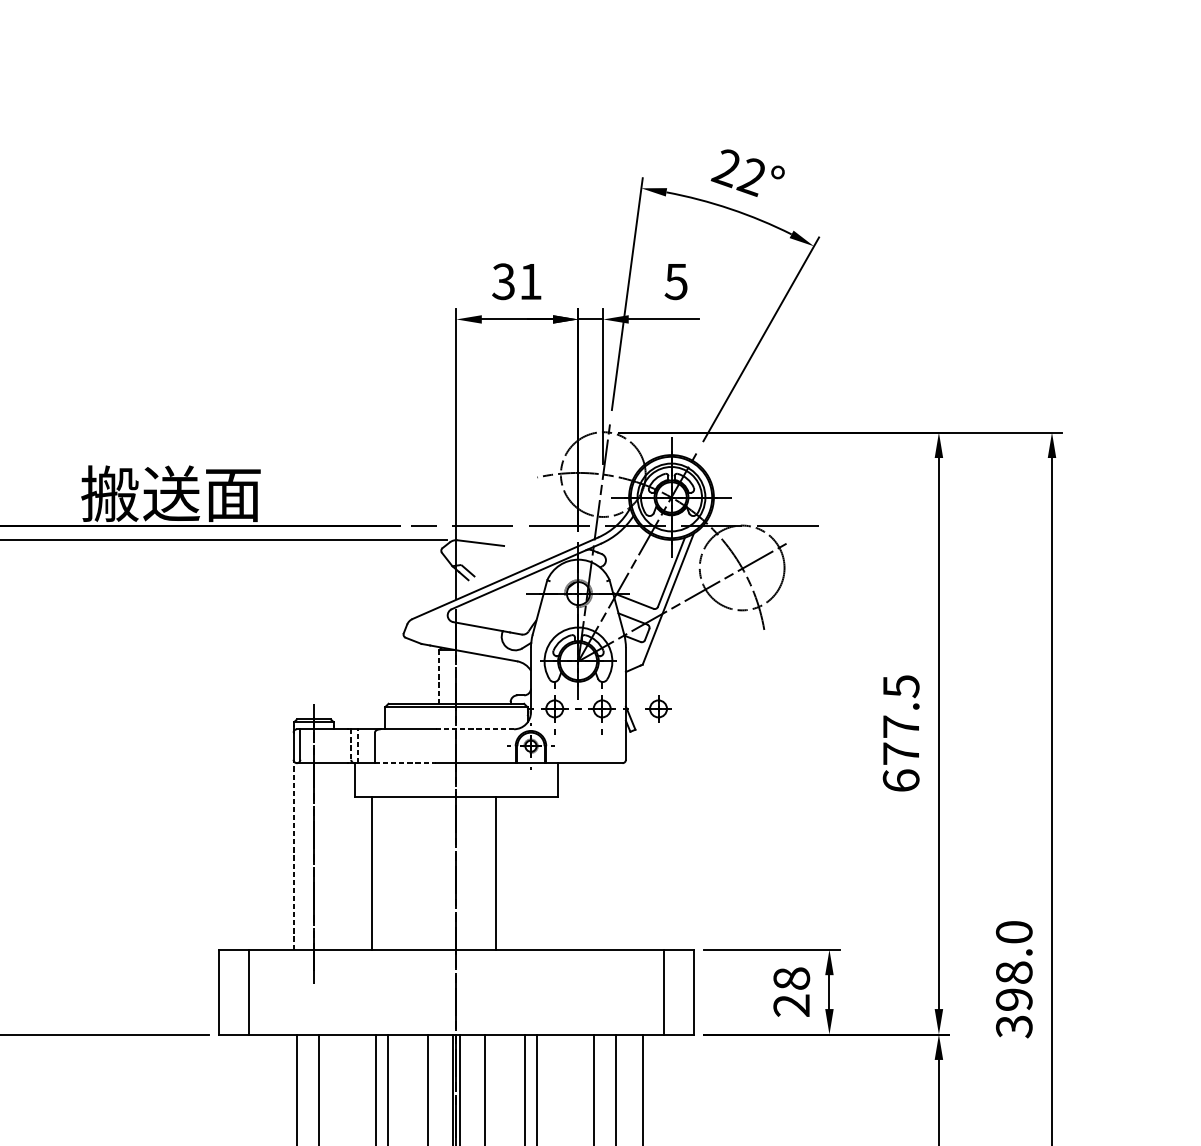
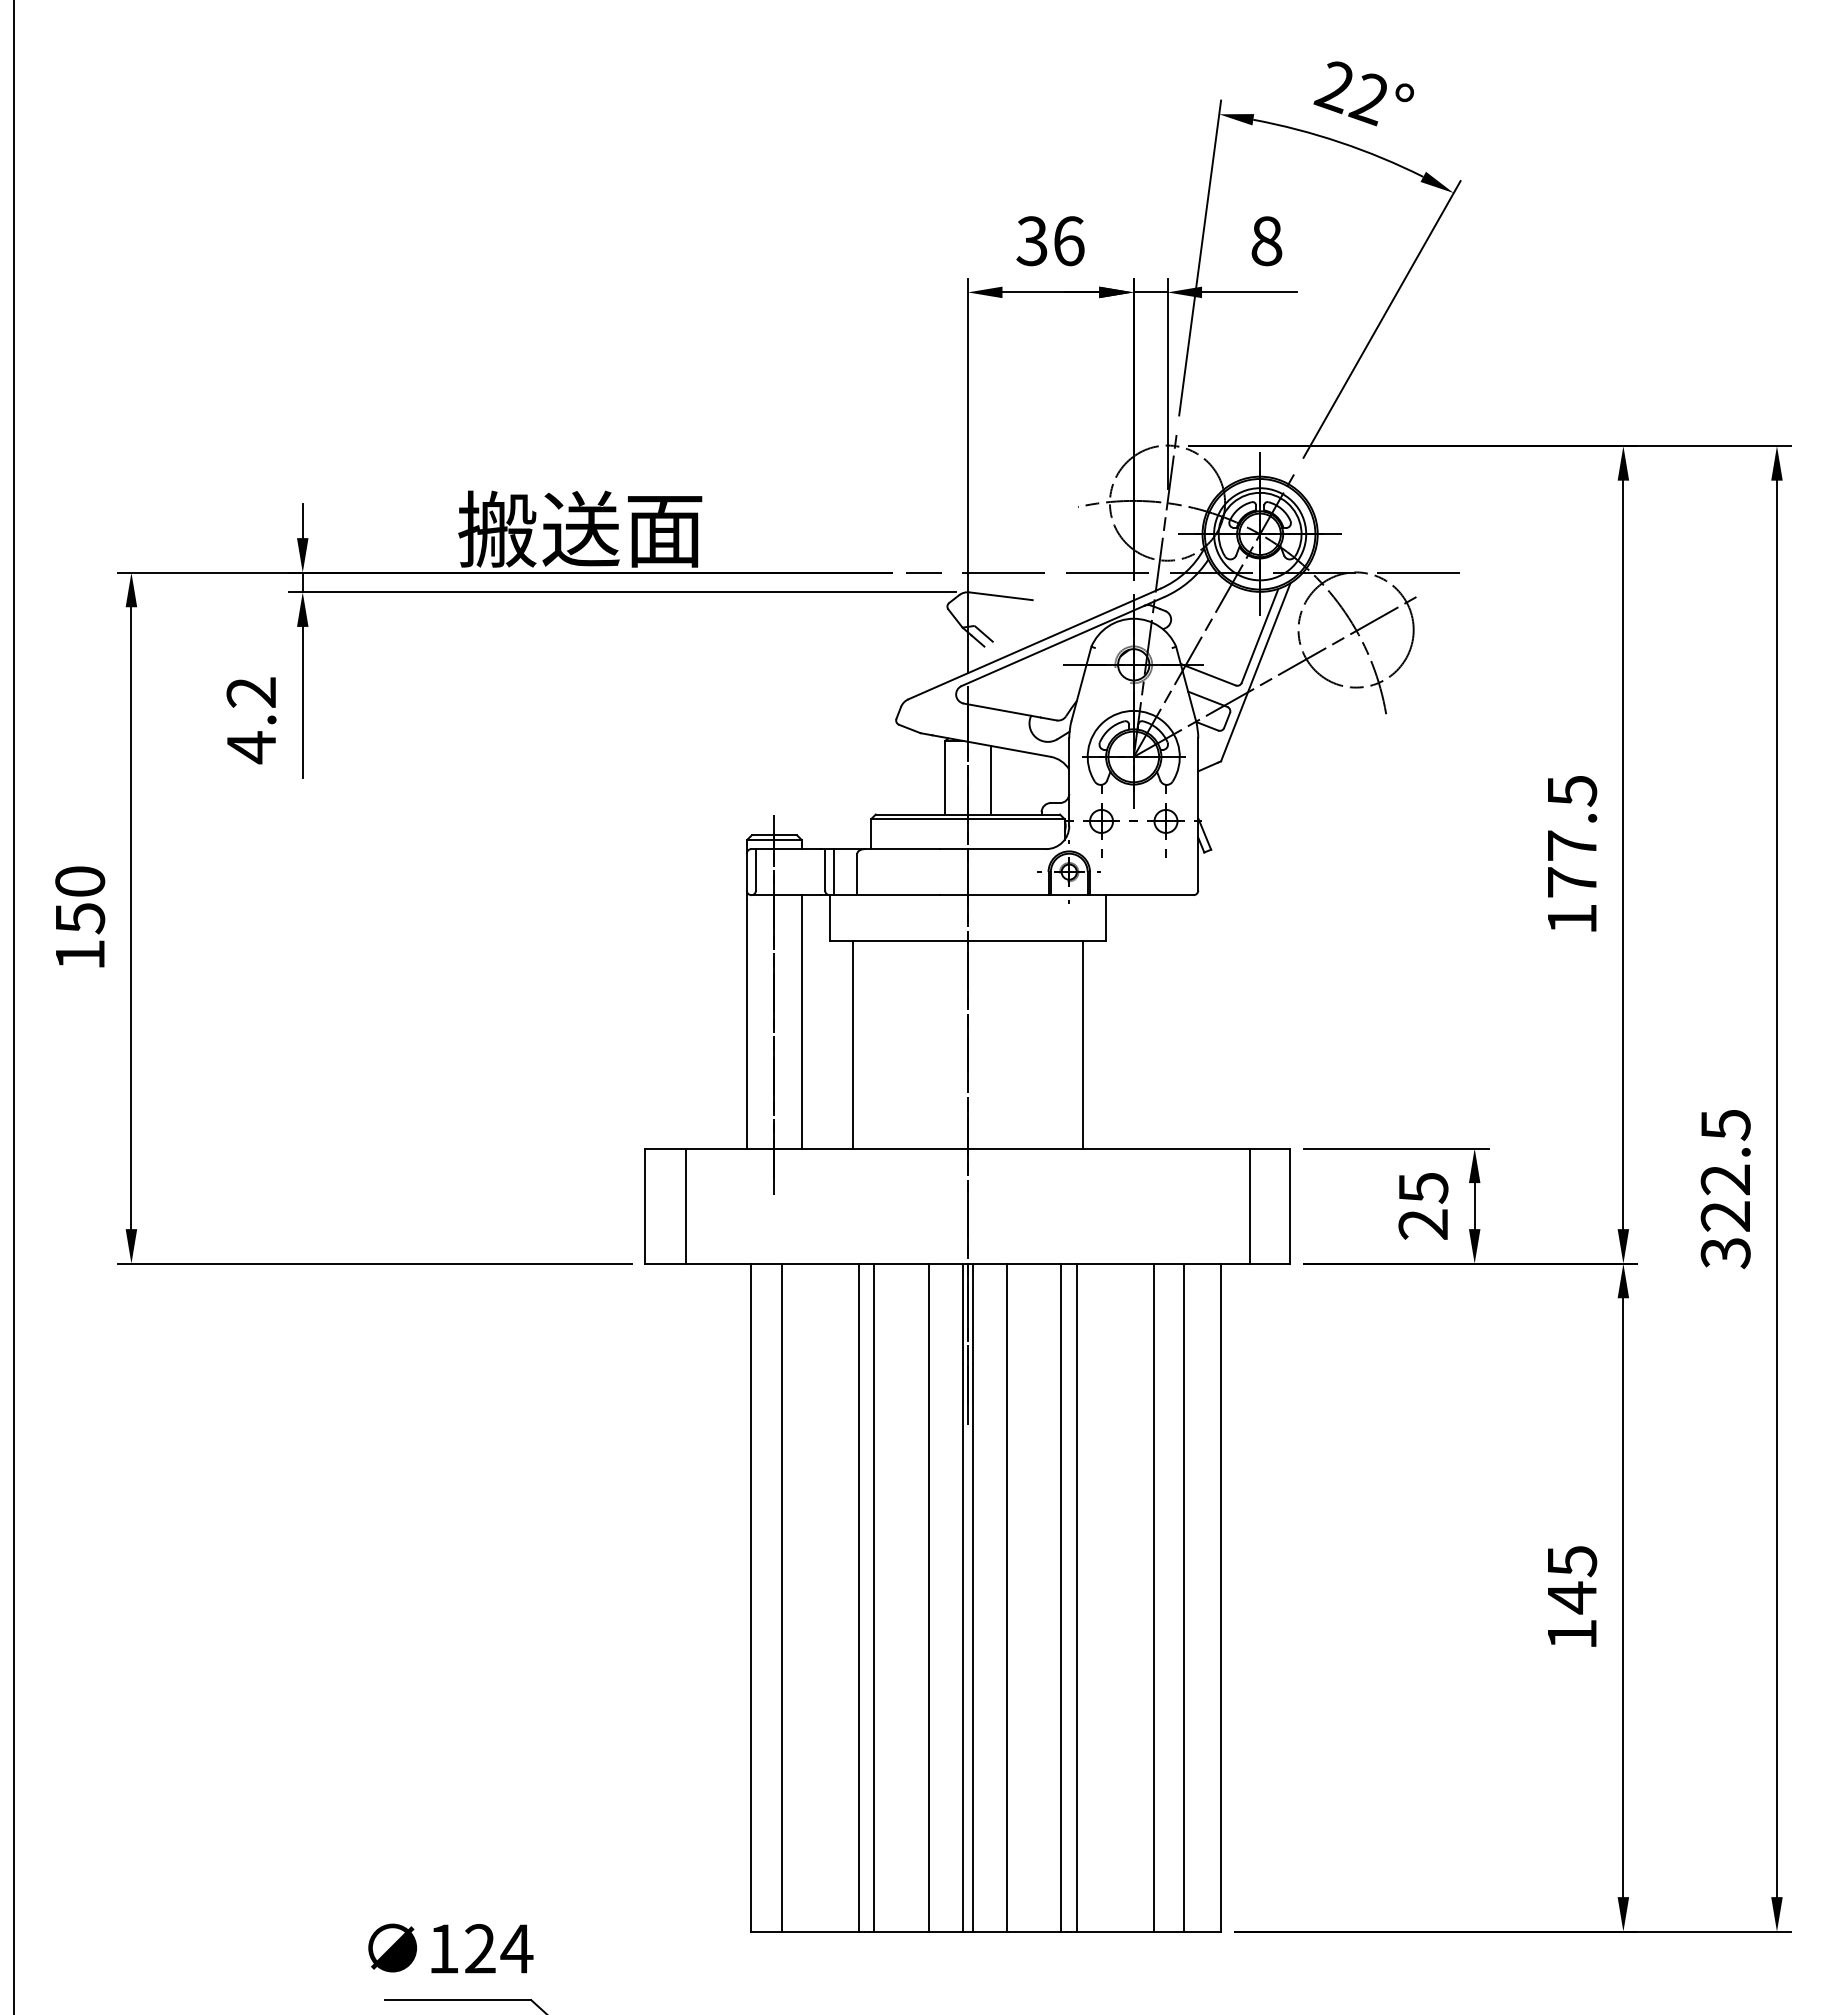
text: (531, 281) -> (1069, 241), 31 -> 36
text: (676, 281) -> (1266, 241), 5 -> 8
line: (439, 676) -> (944, 777), dashed -> solid
line: (472, 678) -> (990, 779), added
part: (658, 708) -> (1242, 821), removed
line: (475, 729) -> (993, 849), dashed -> solid
line: (351, 744) -> (825, 869), dashed -> solid
line: (358, 745) -> (834, 871), dashed -> solid
line: (406, 763) -> (899, 895), dashed -> solid
text: (901, 780) -> (1572, 918), 677.5 -> 177.5
line: (293, 854) -> (746, 1019), dashed -> solid
line: (334, 856) -> (802, 1021), added
line: (496, 873) -> (1083, 1044), moved
text: (1014, 965) -> (1725, 1170), 398.0 -> 322.5
text: (791, 978) -> (1423, 1187), 28 -> 25

